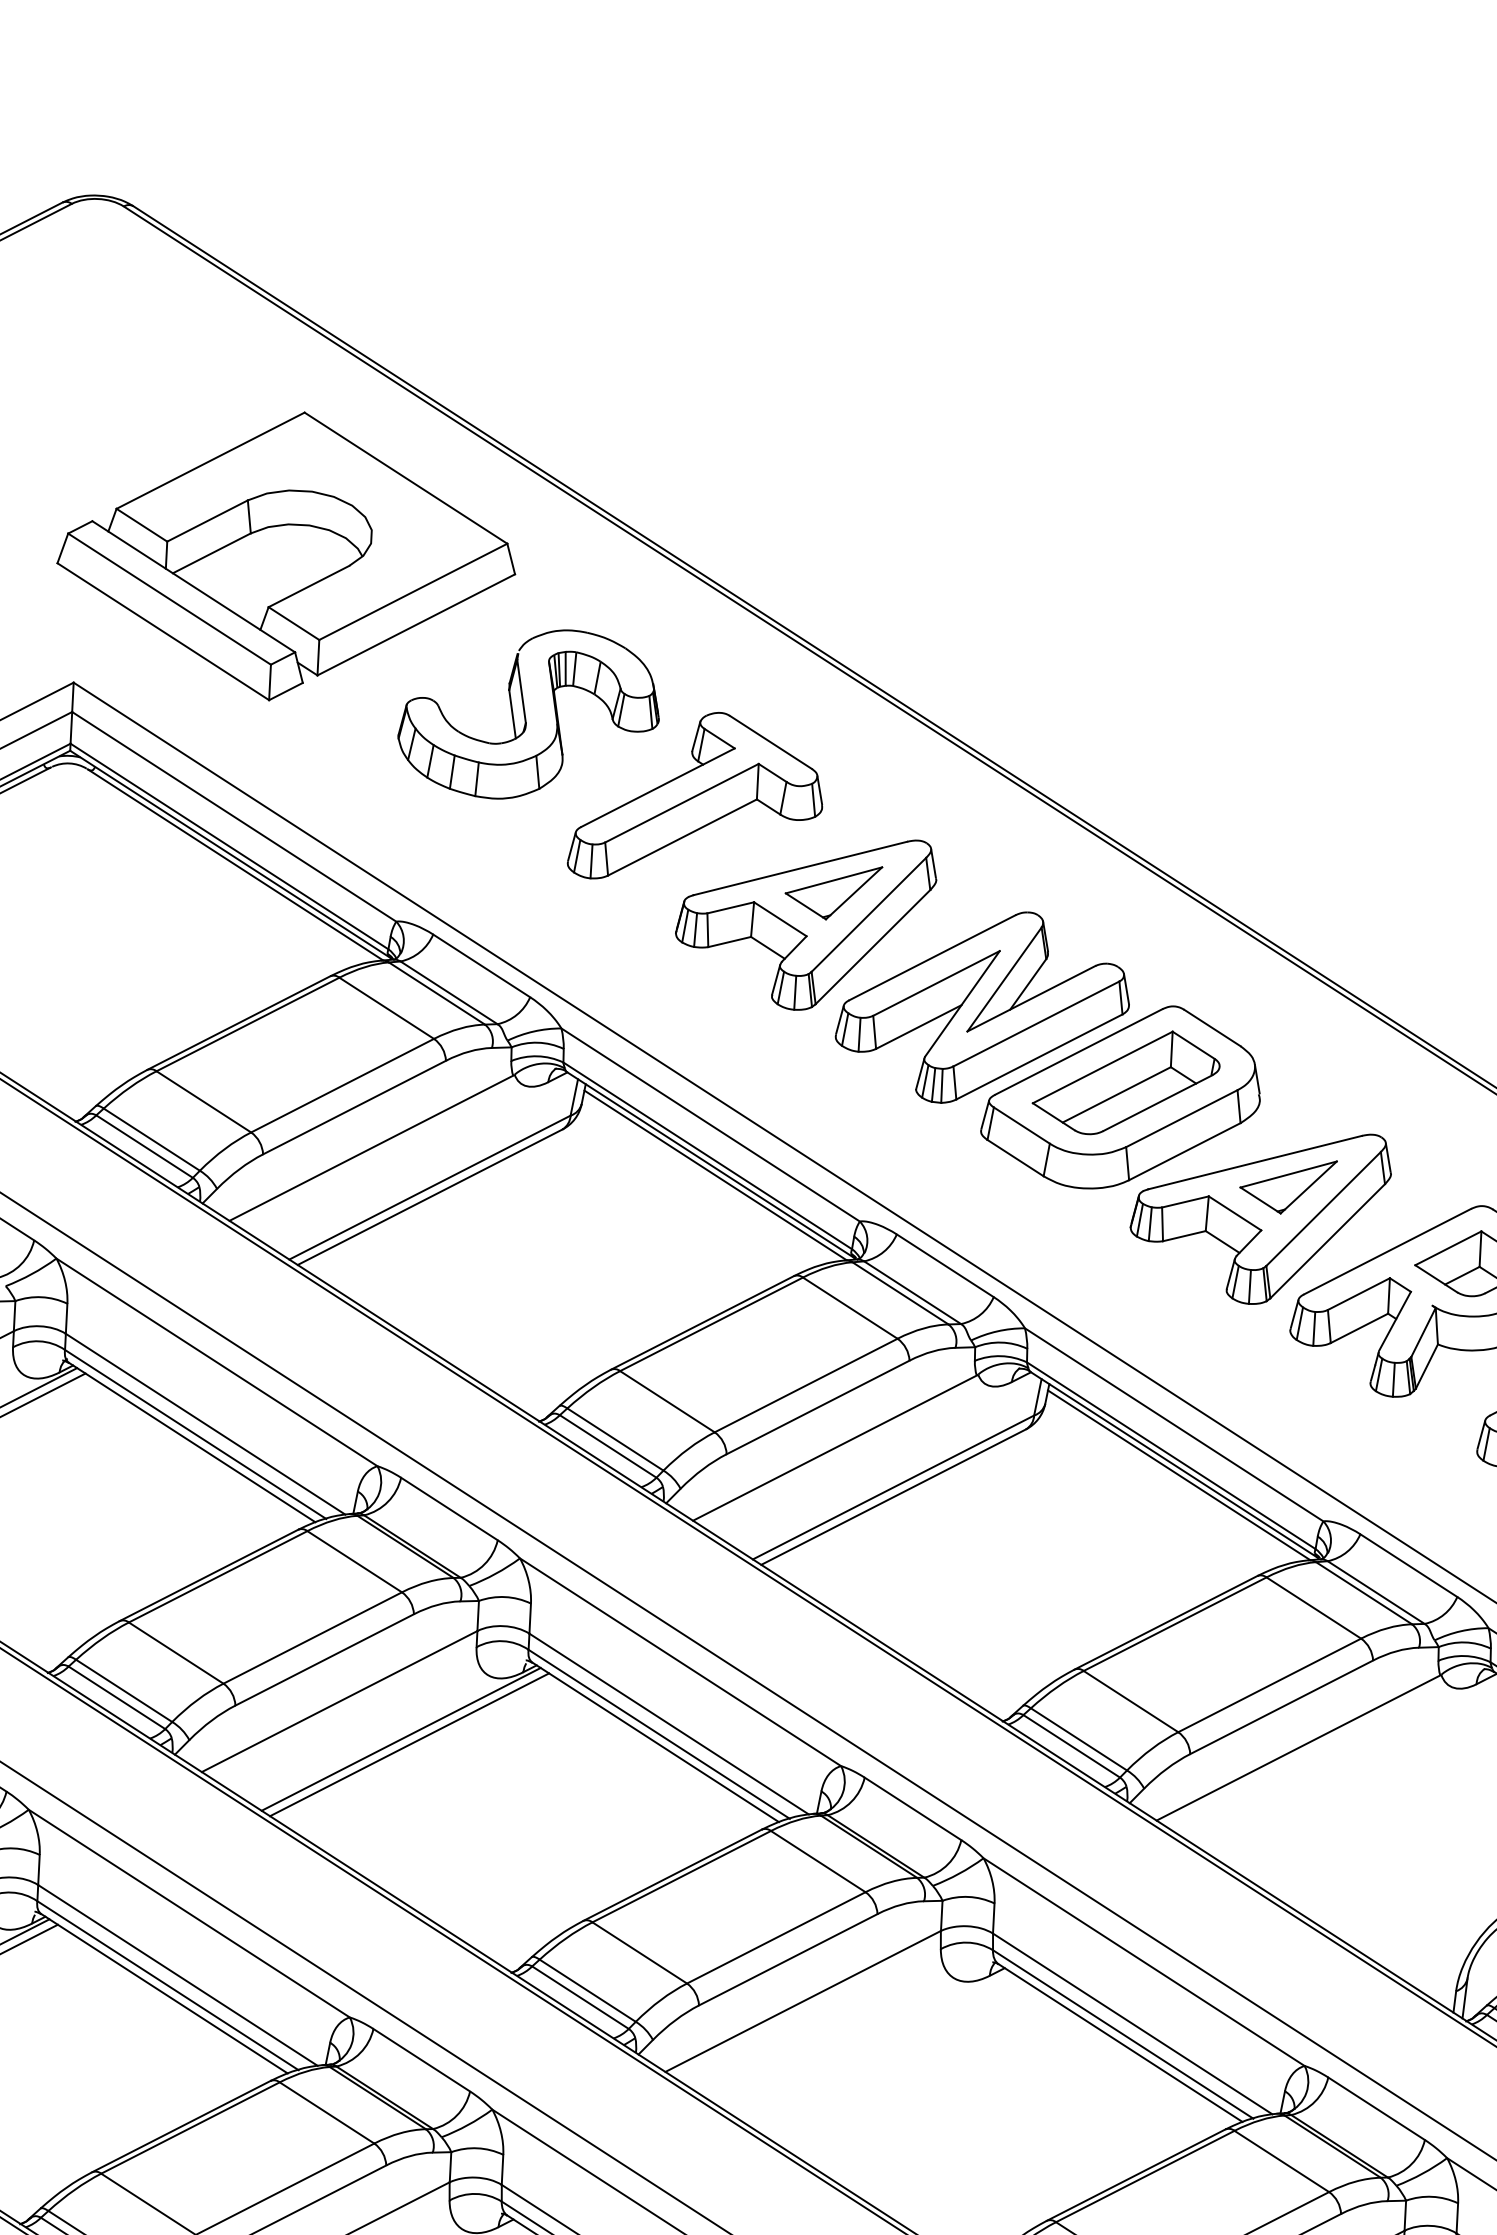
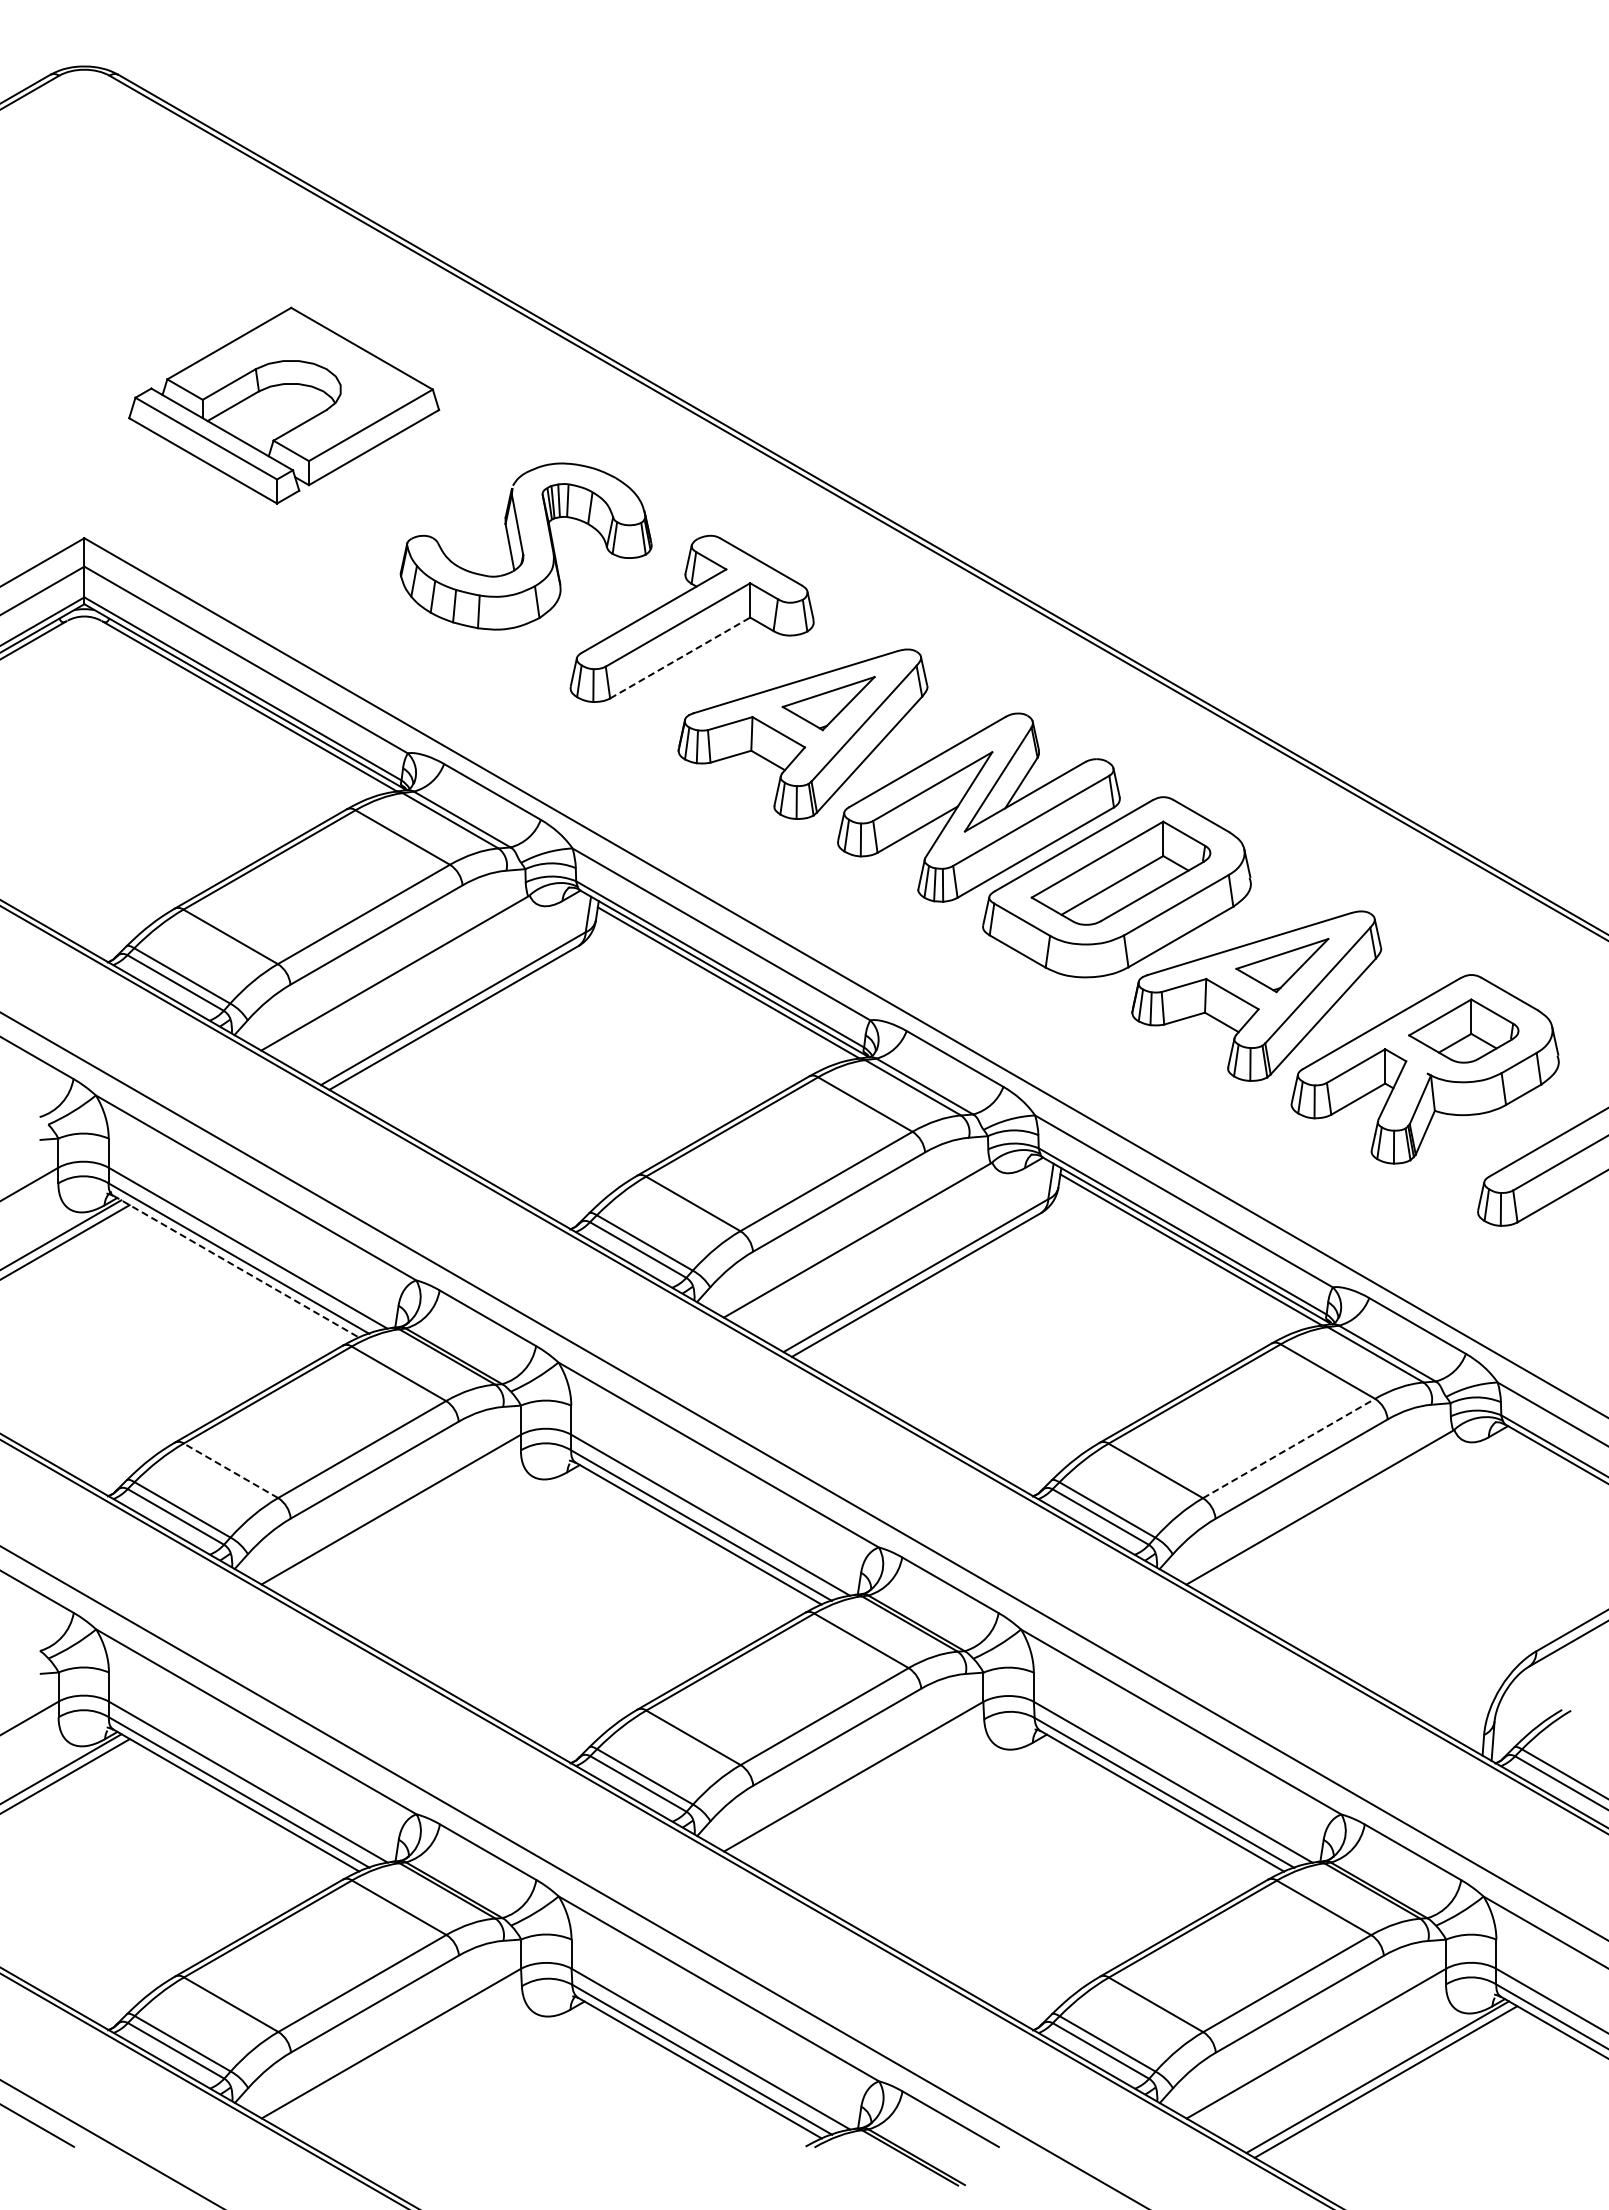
part: (286, 556) -> (283, 405), size x0.7
line: (682, 837) -> (680, 658), solid -> dashed
line: (192, 1442) -> (236, 1266), solid -> dashed
line: (175, 1652) -> (230, 1470), solid -> dashed
line: (1270, 1685) -> (1289, 1448), solid -> dashed
line: (401, 1738) -> (452, 1542), removed
line: (409, 1744) -> (460, 1547), removed

